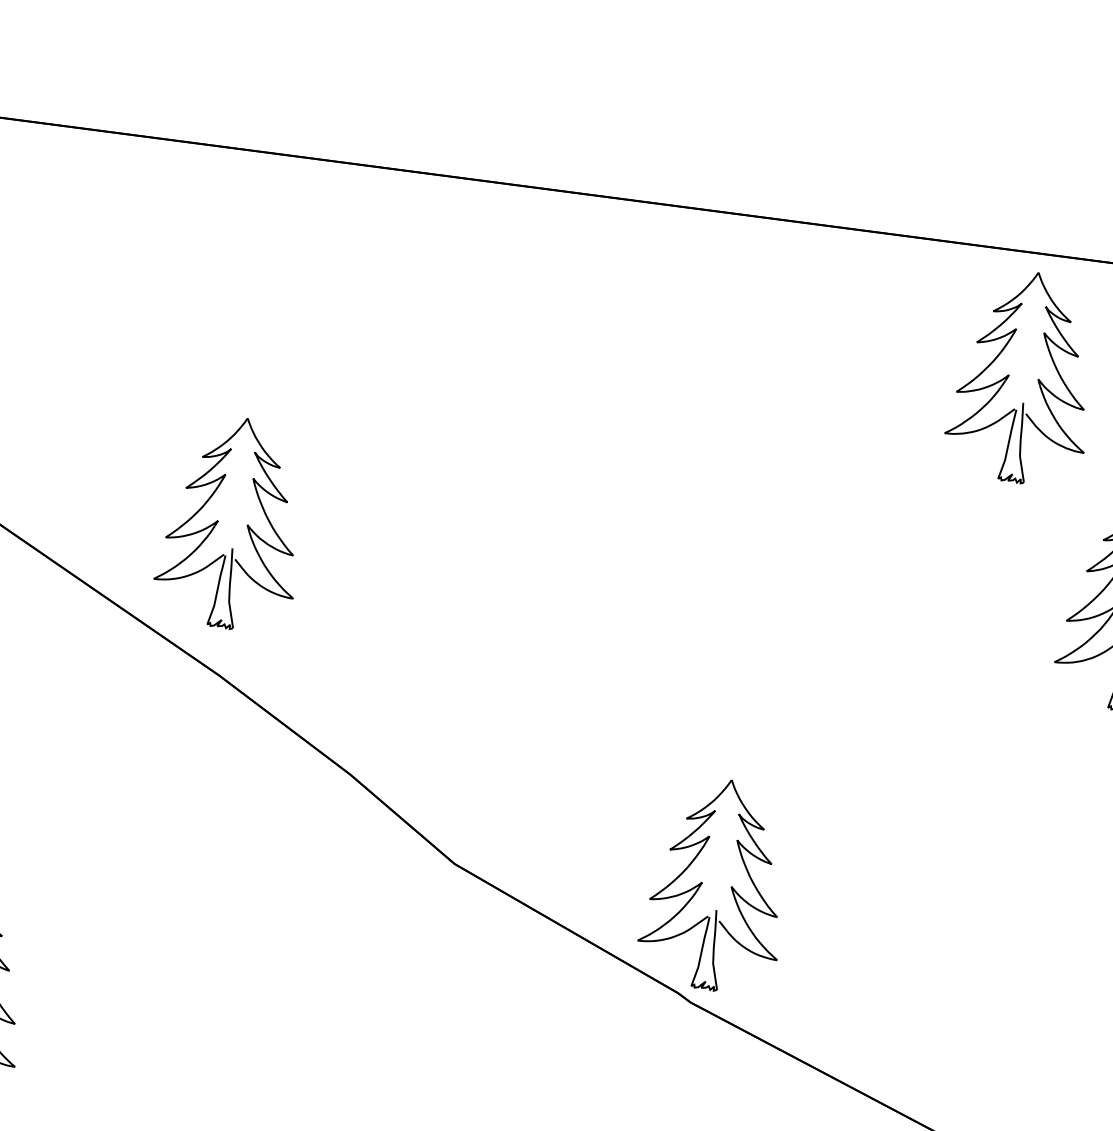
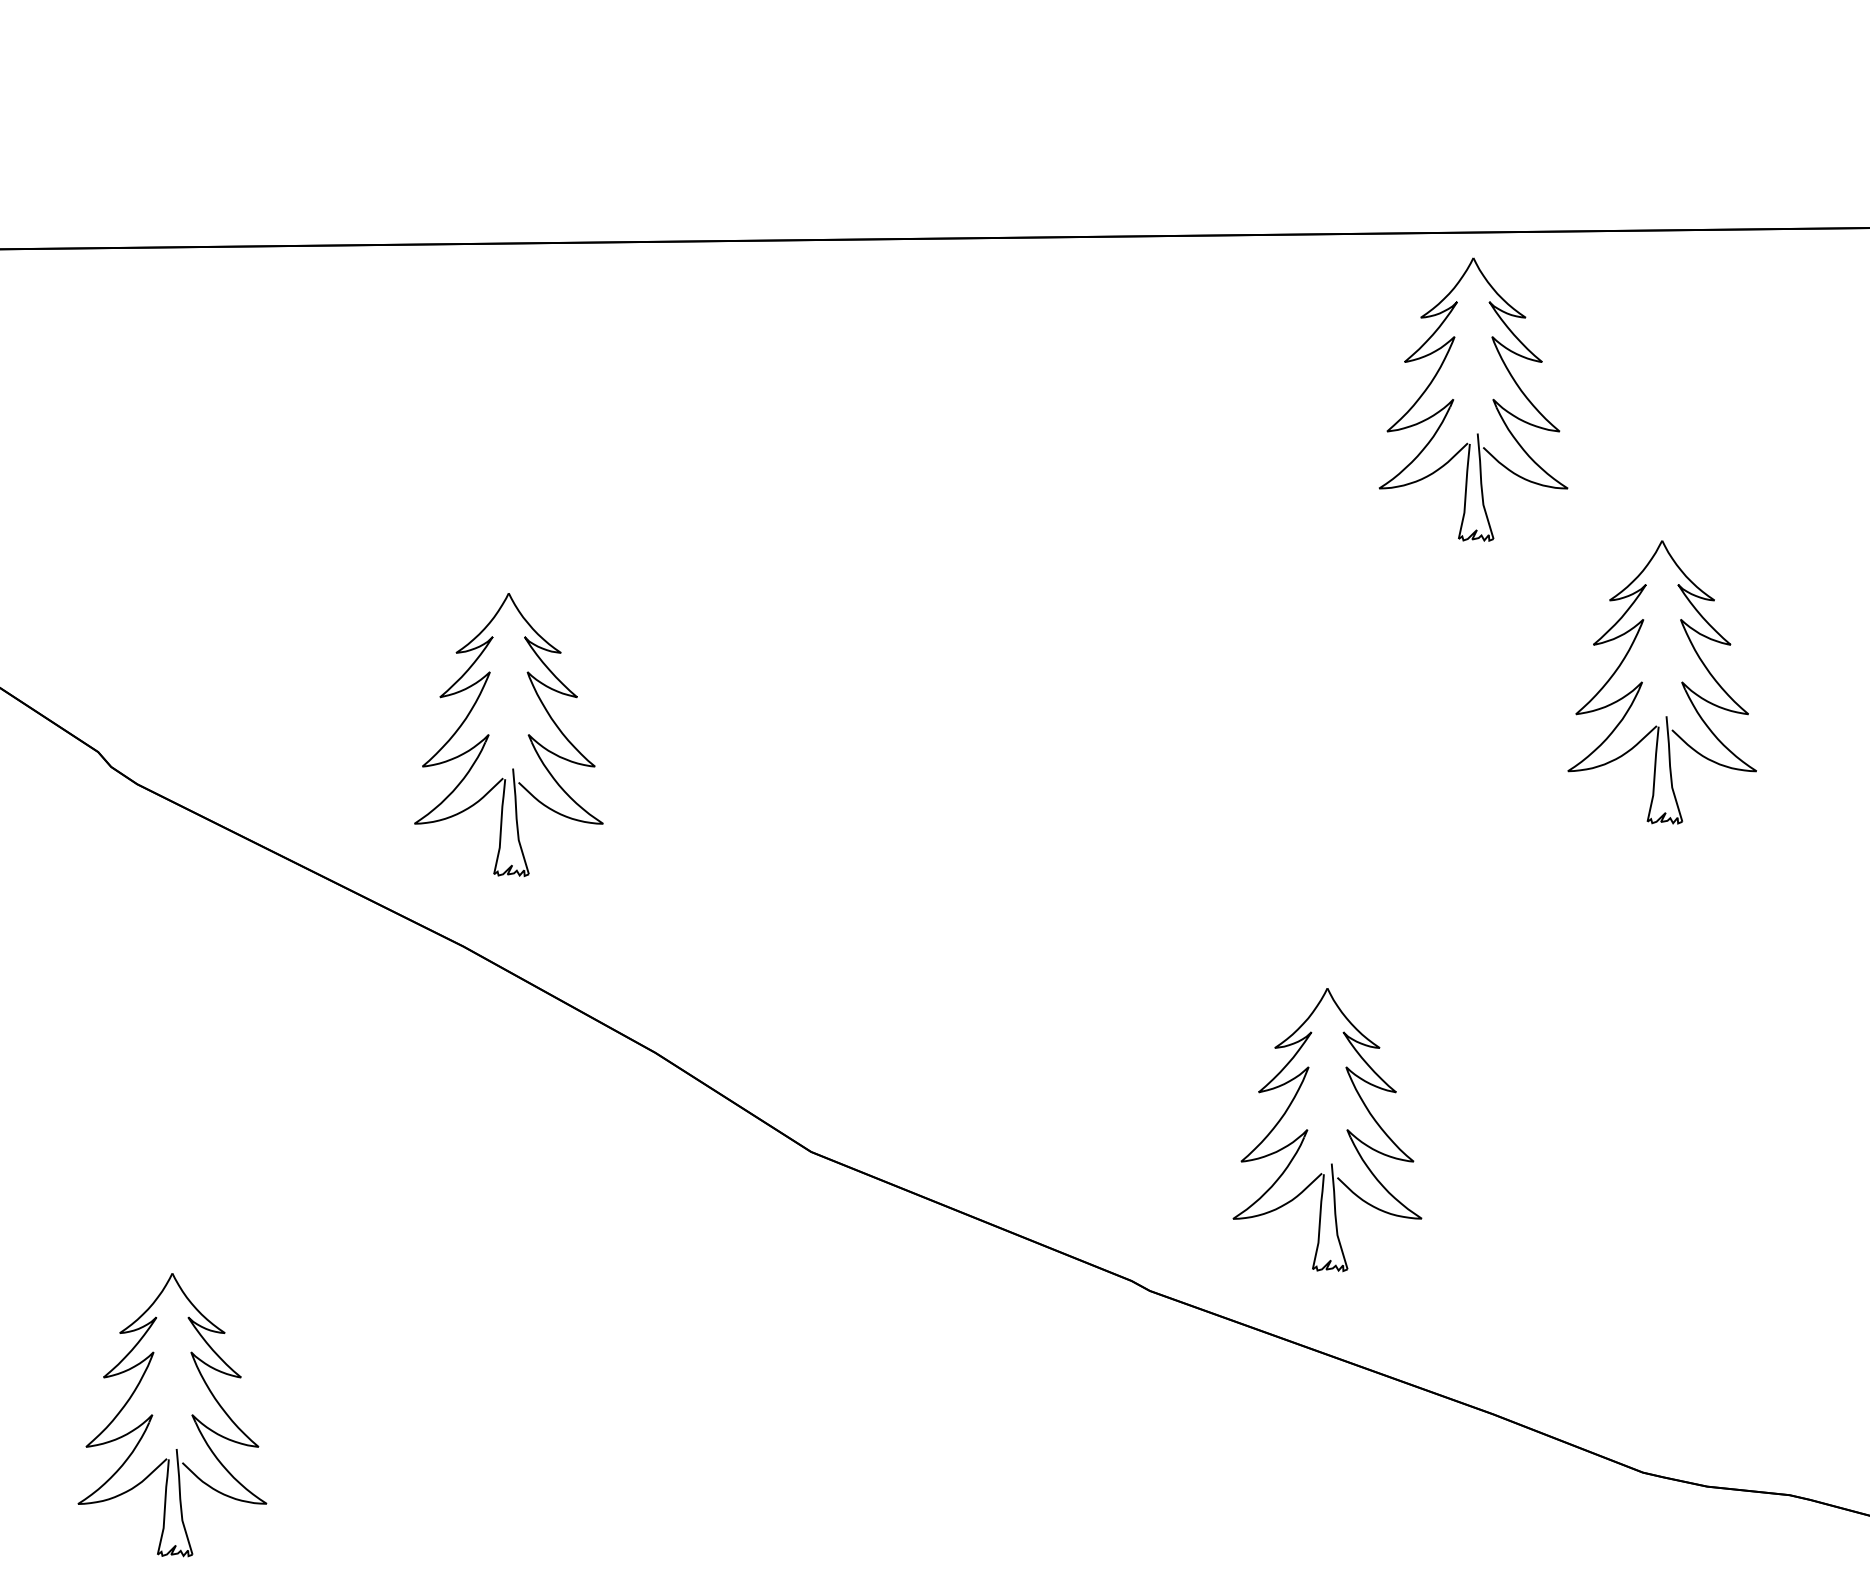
part: (218, 520) -> (489, 734), moved
part: (702, 883) -> (1308, 1130), moved

